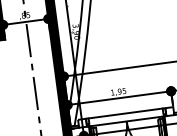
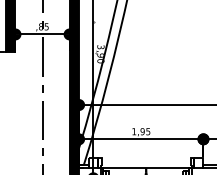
line: (125, 113) -> (145, 158), removed

